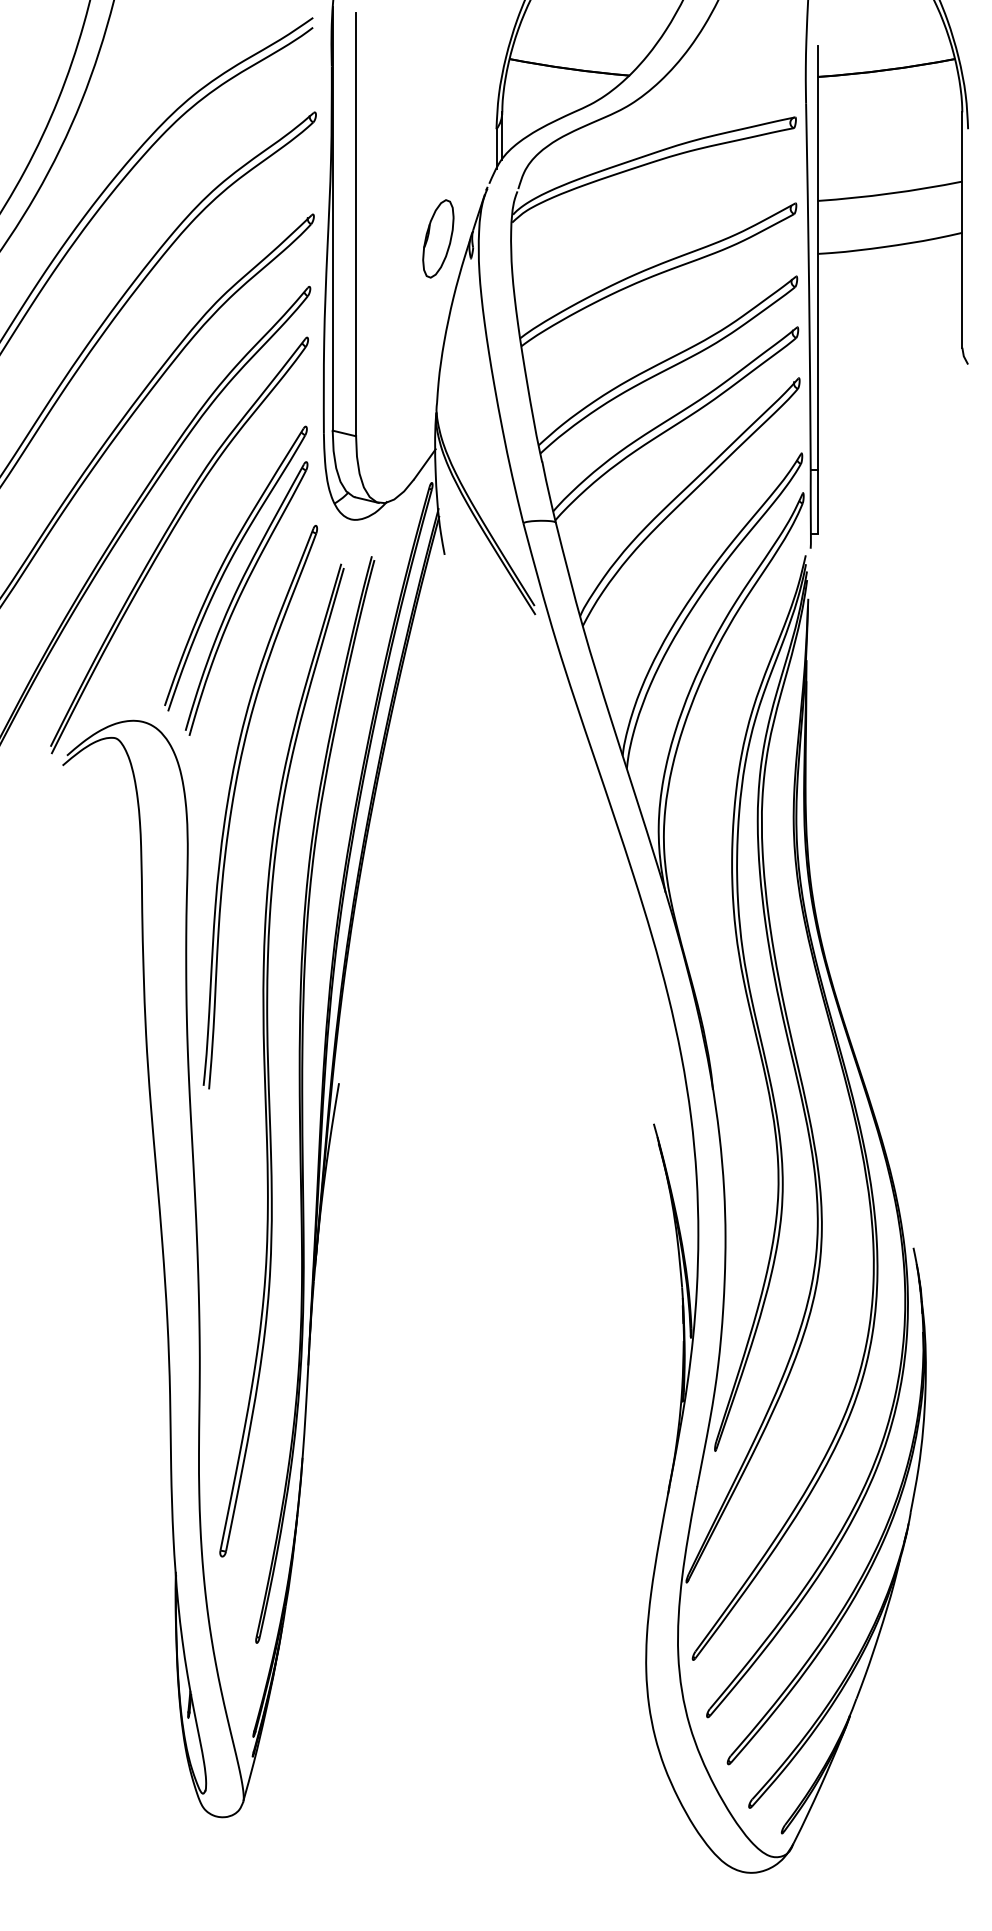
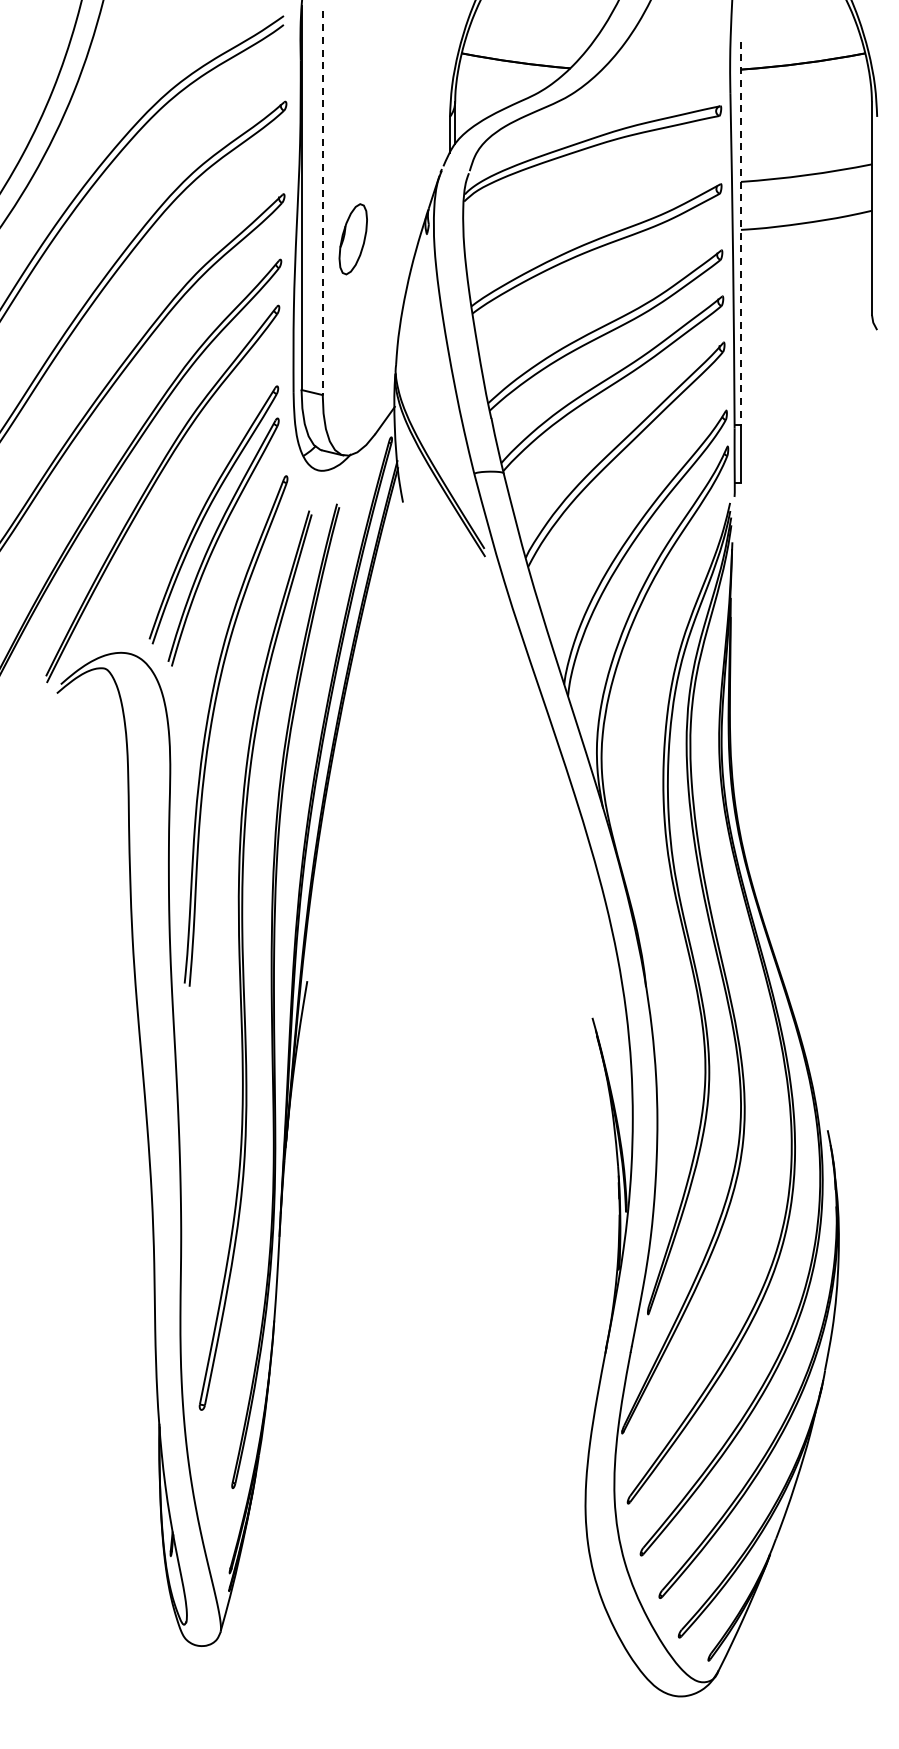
line: (355, 224) -> (322, 203), solid -> dashed
part: (437, 239) -> (352, 239), moved
line: (817, 257) -> (740, 233), solid -> dashed

